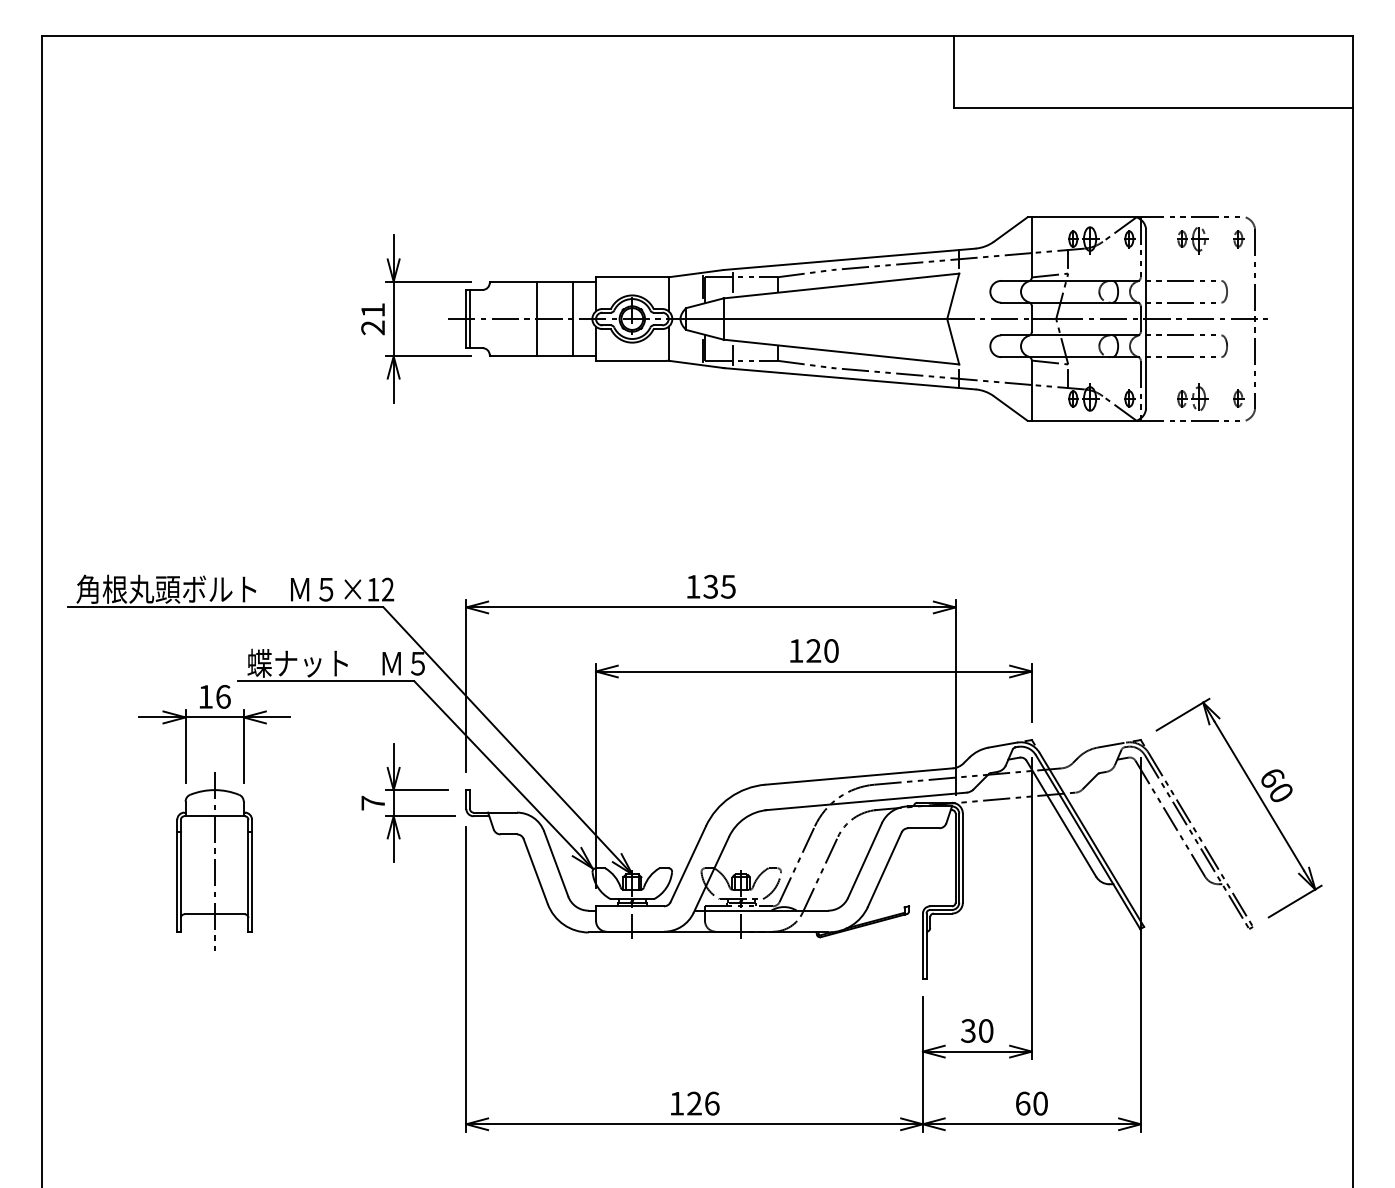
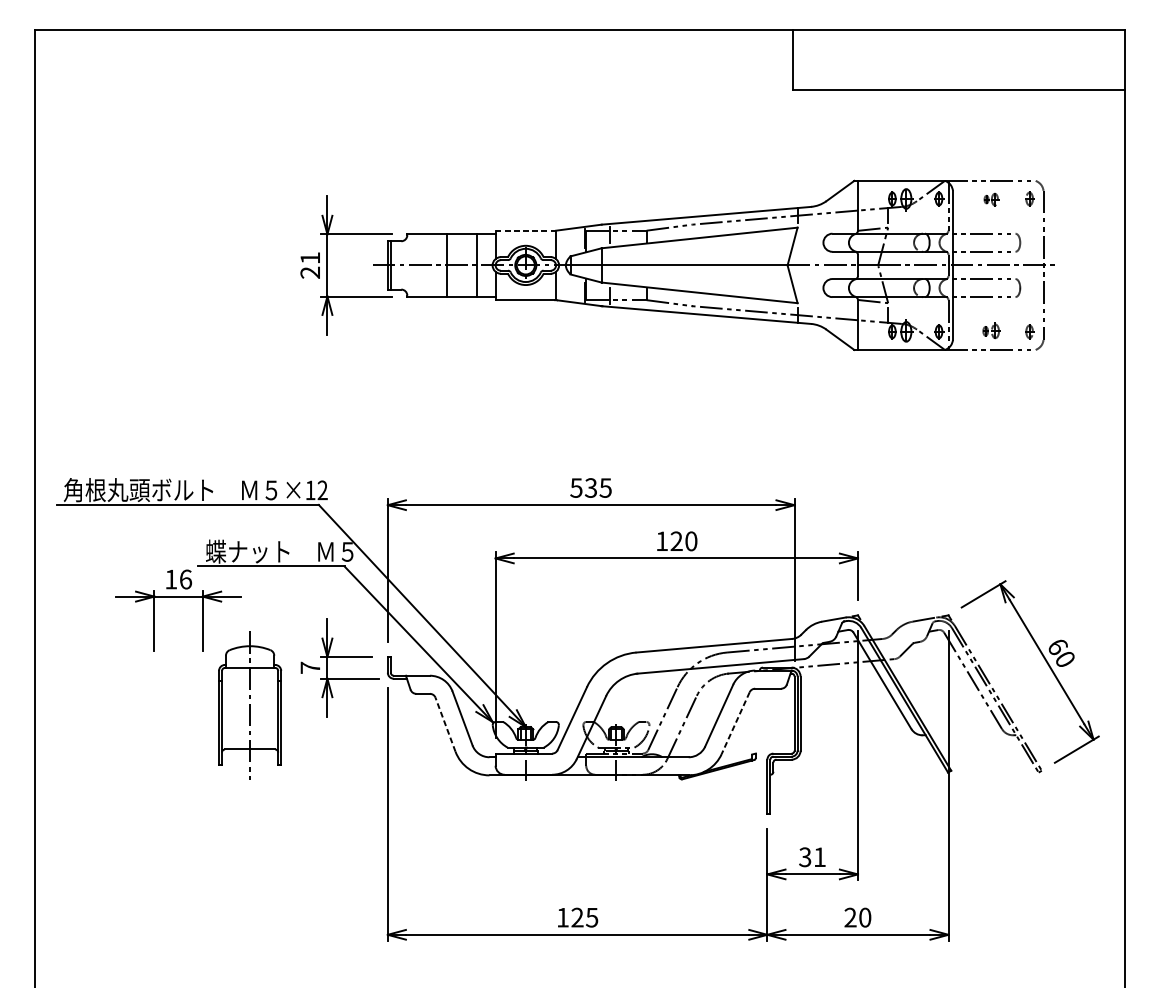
part: (1192, 240) -> (991, 200), size x0.6
line: (632, 277) -> (525, 230), solid -> dashed
part: (1192, 396) -> (991, 329), size x0.7
text: (692, 586) -> (575, 487), 135 -> 535
part: (214, 861) -> (249, 705), moved
line: (884, 869) -> (735, 723), solid -> dashed
line: (535, 871) -> (445, 724), solid -> dashed
text: (986, 1030) -> (820, 856), 30 -> 31
text: (711, 1103) -> (591, 917), 126 -> 125
text: (1022, 1103) -> (850, 917), 60 -> 20

